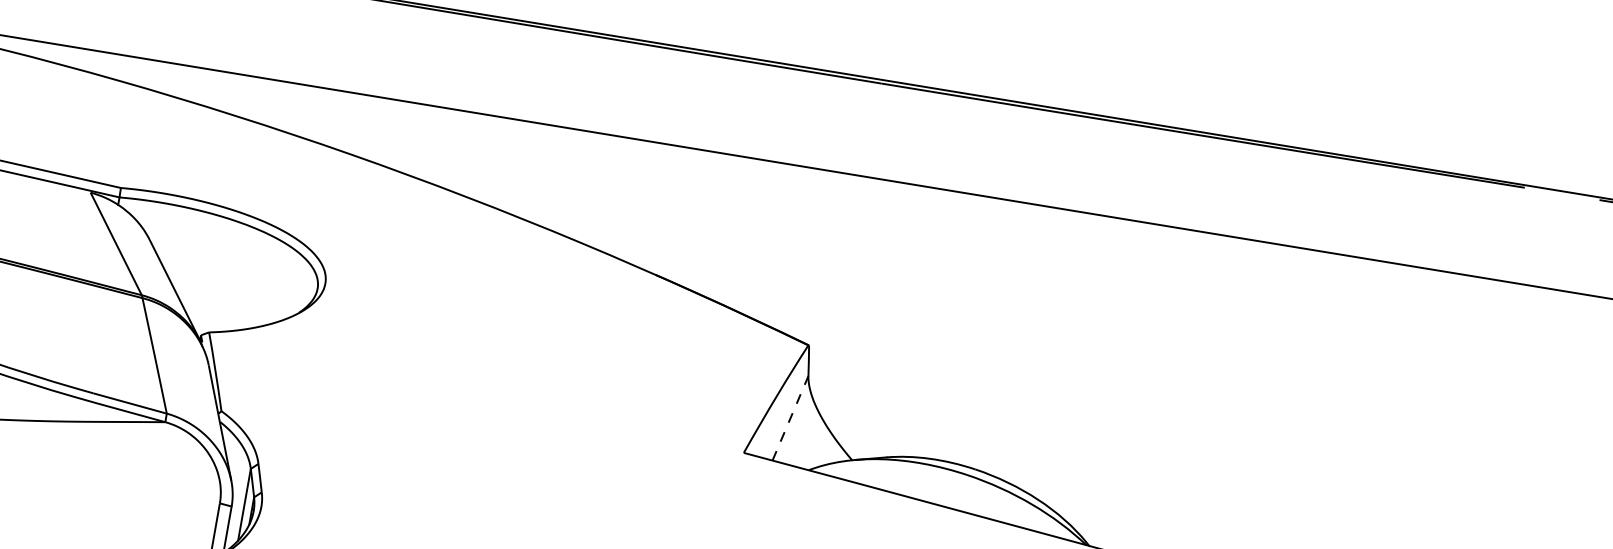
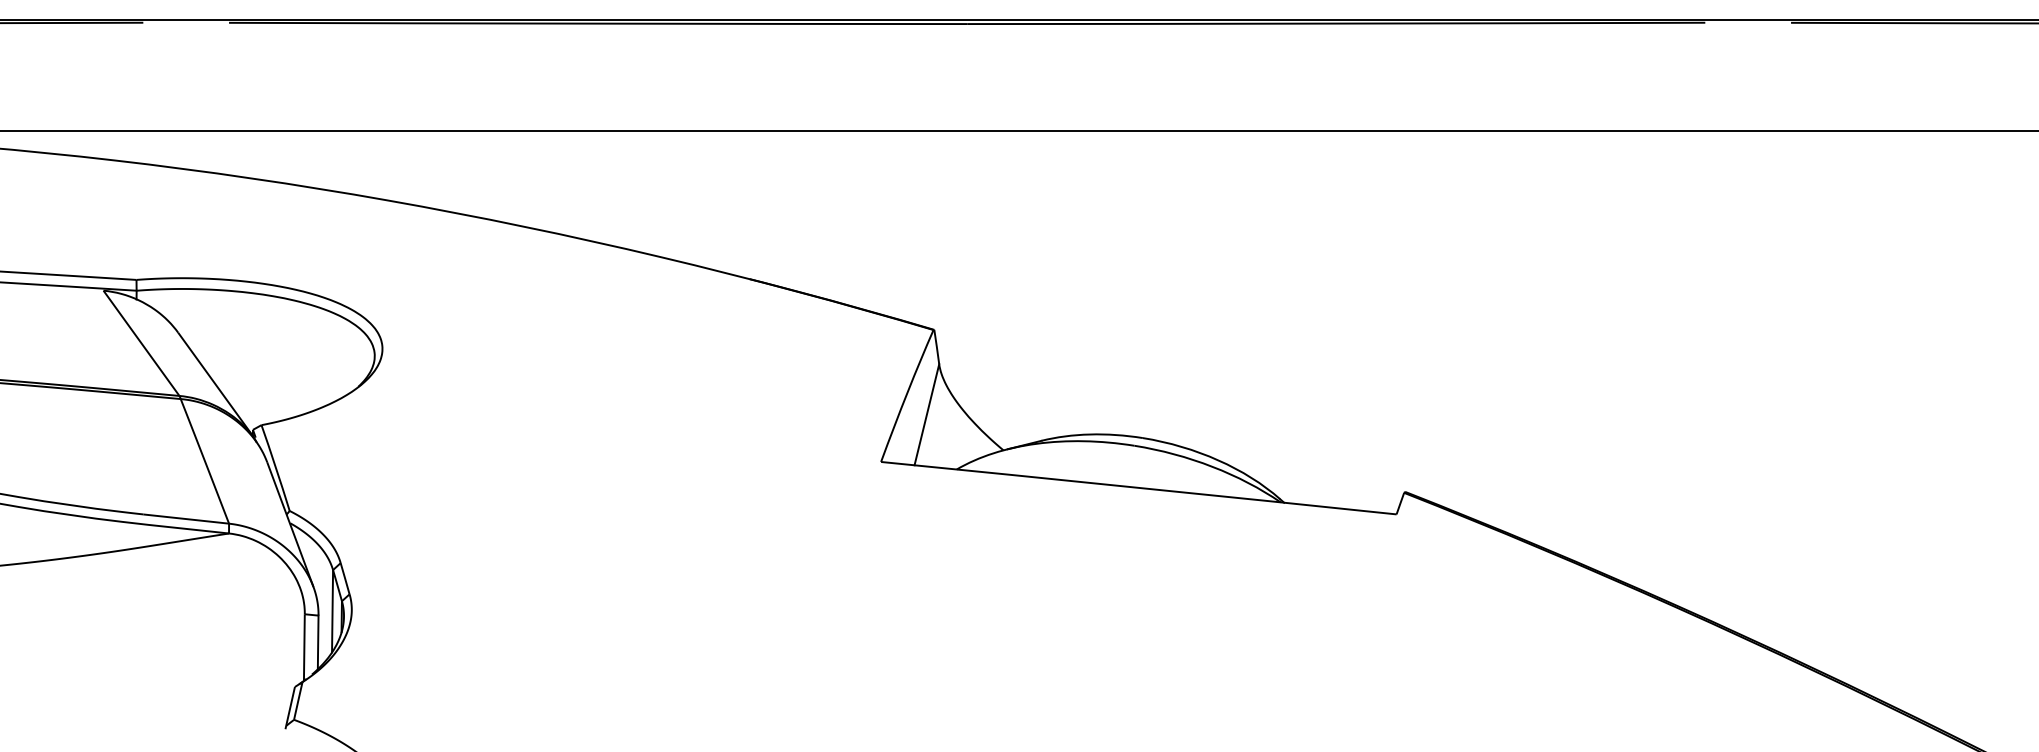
line: (790, 418) -> (926, 414), dashed -> solid

